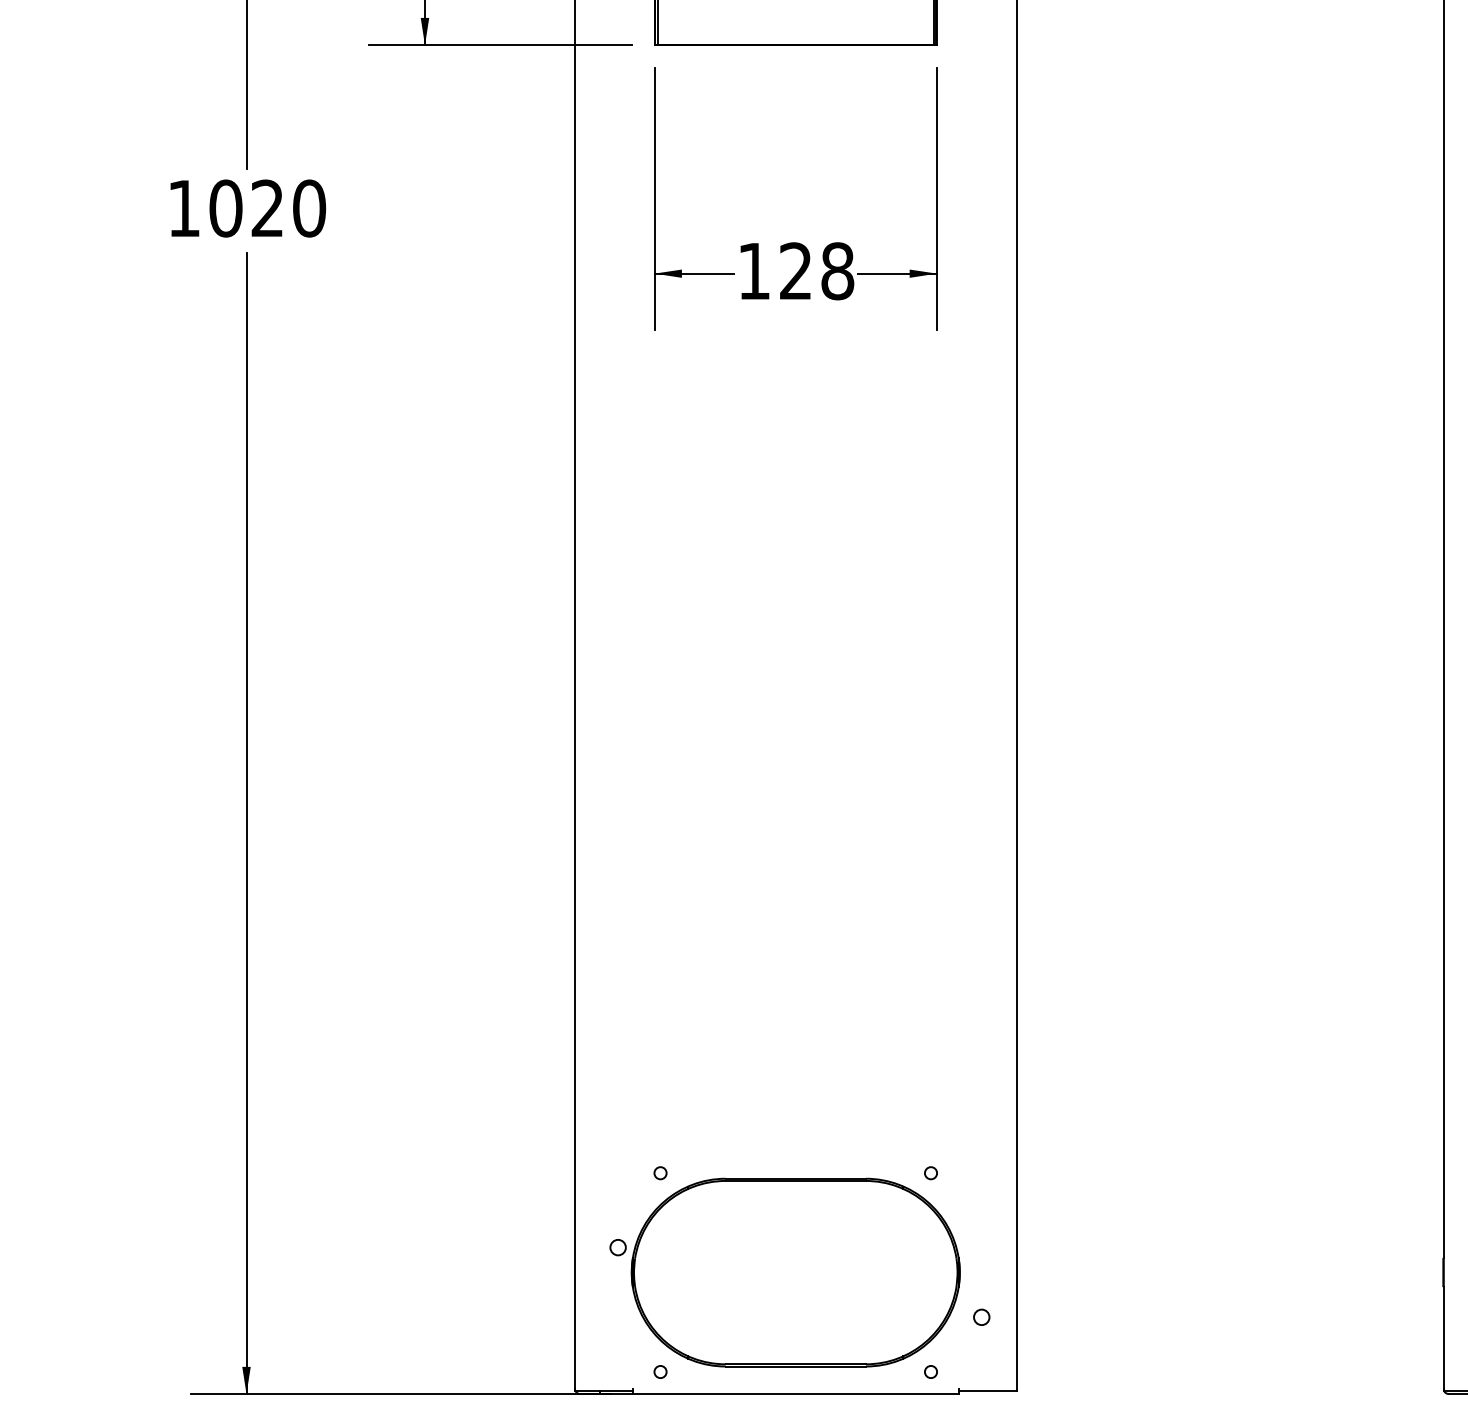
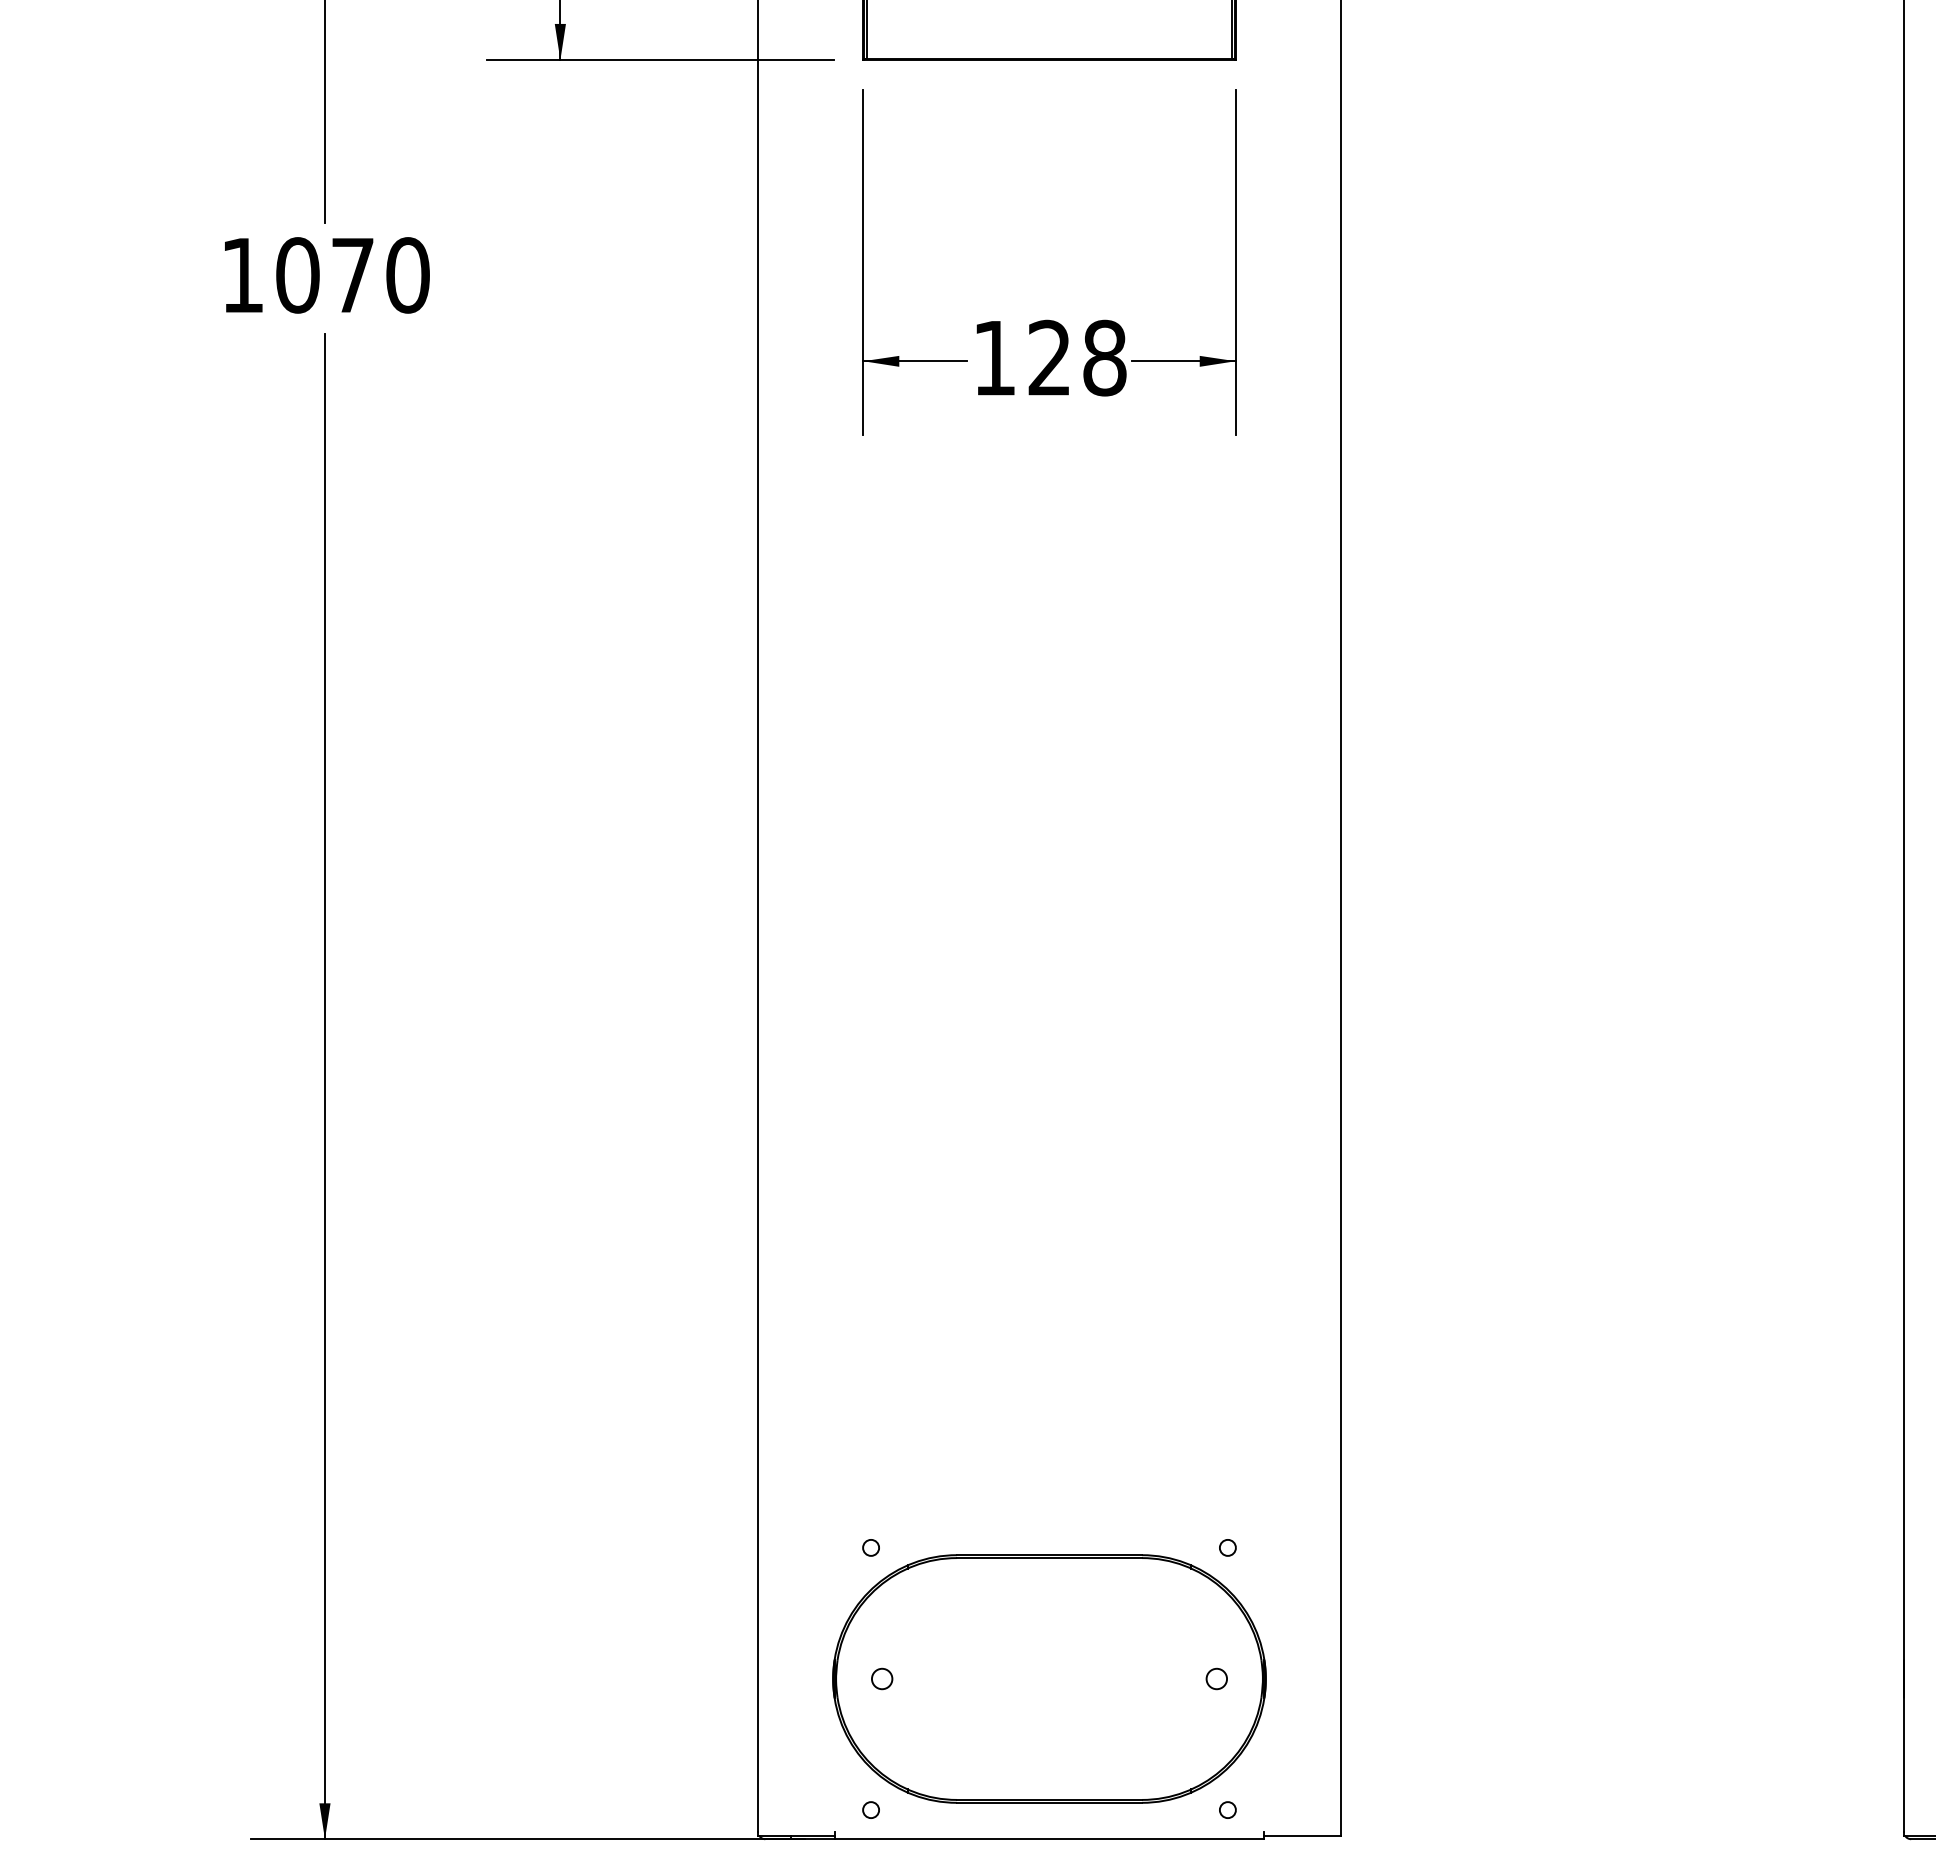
text: (267, 207) -> (352, 274), 1020 -> 1070
circle: (618, 1247) -> (882, 1678), moved
circle: (981, 1316) -> (1216, 1678), moved

